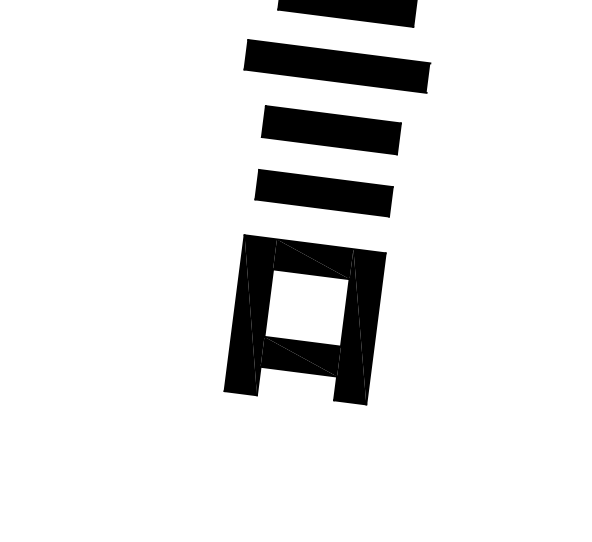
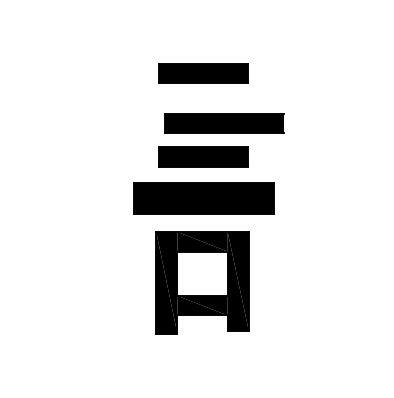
part: (337, 66) -> (224, 123), moved
part: (323, 193) -> (203, 198), size x1.6

